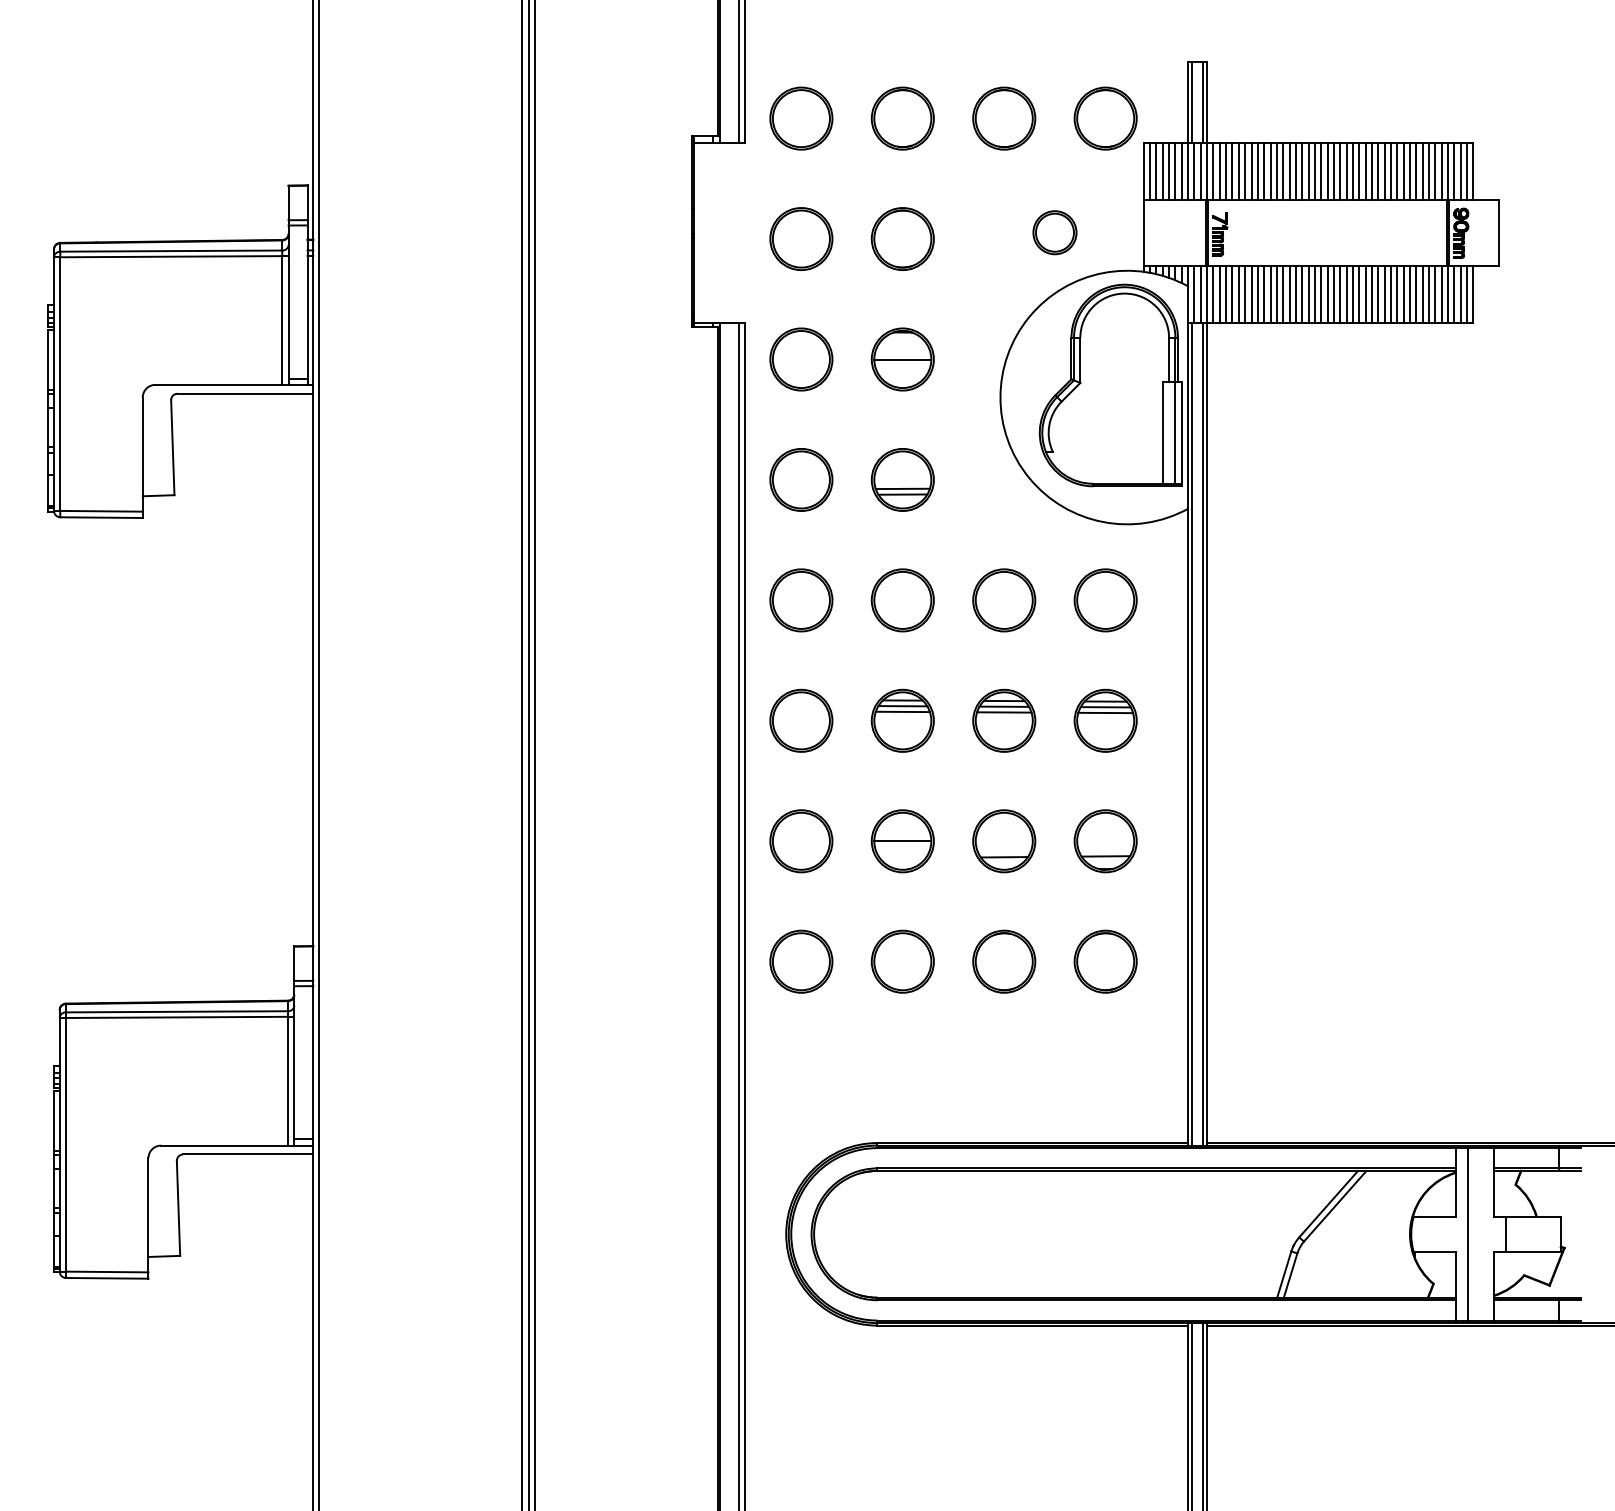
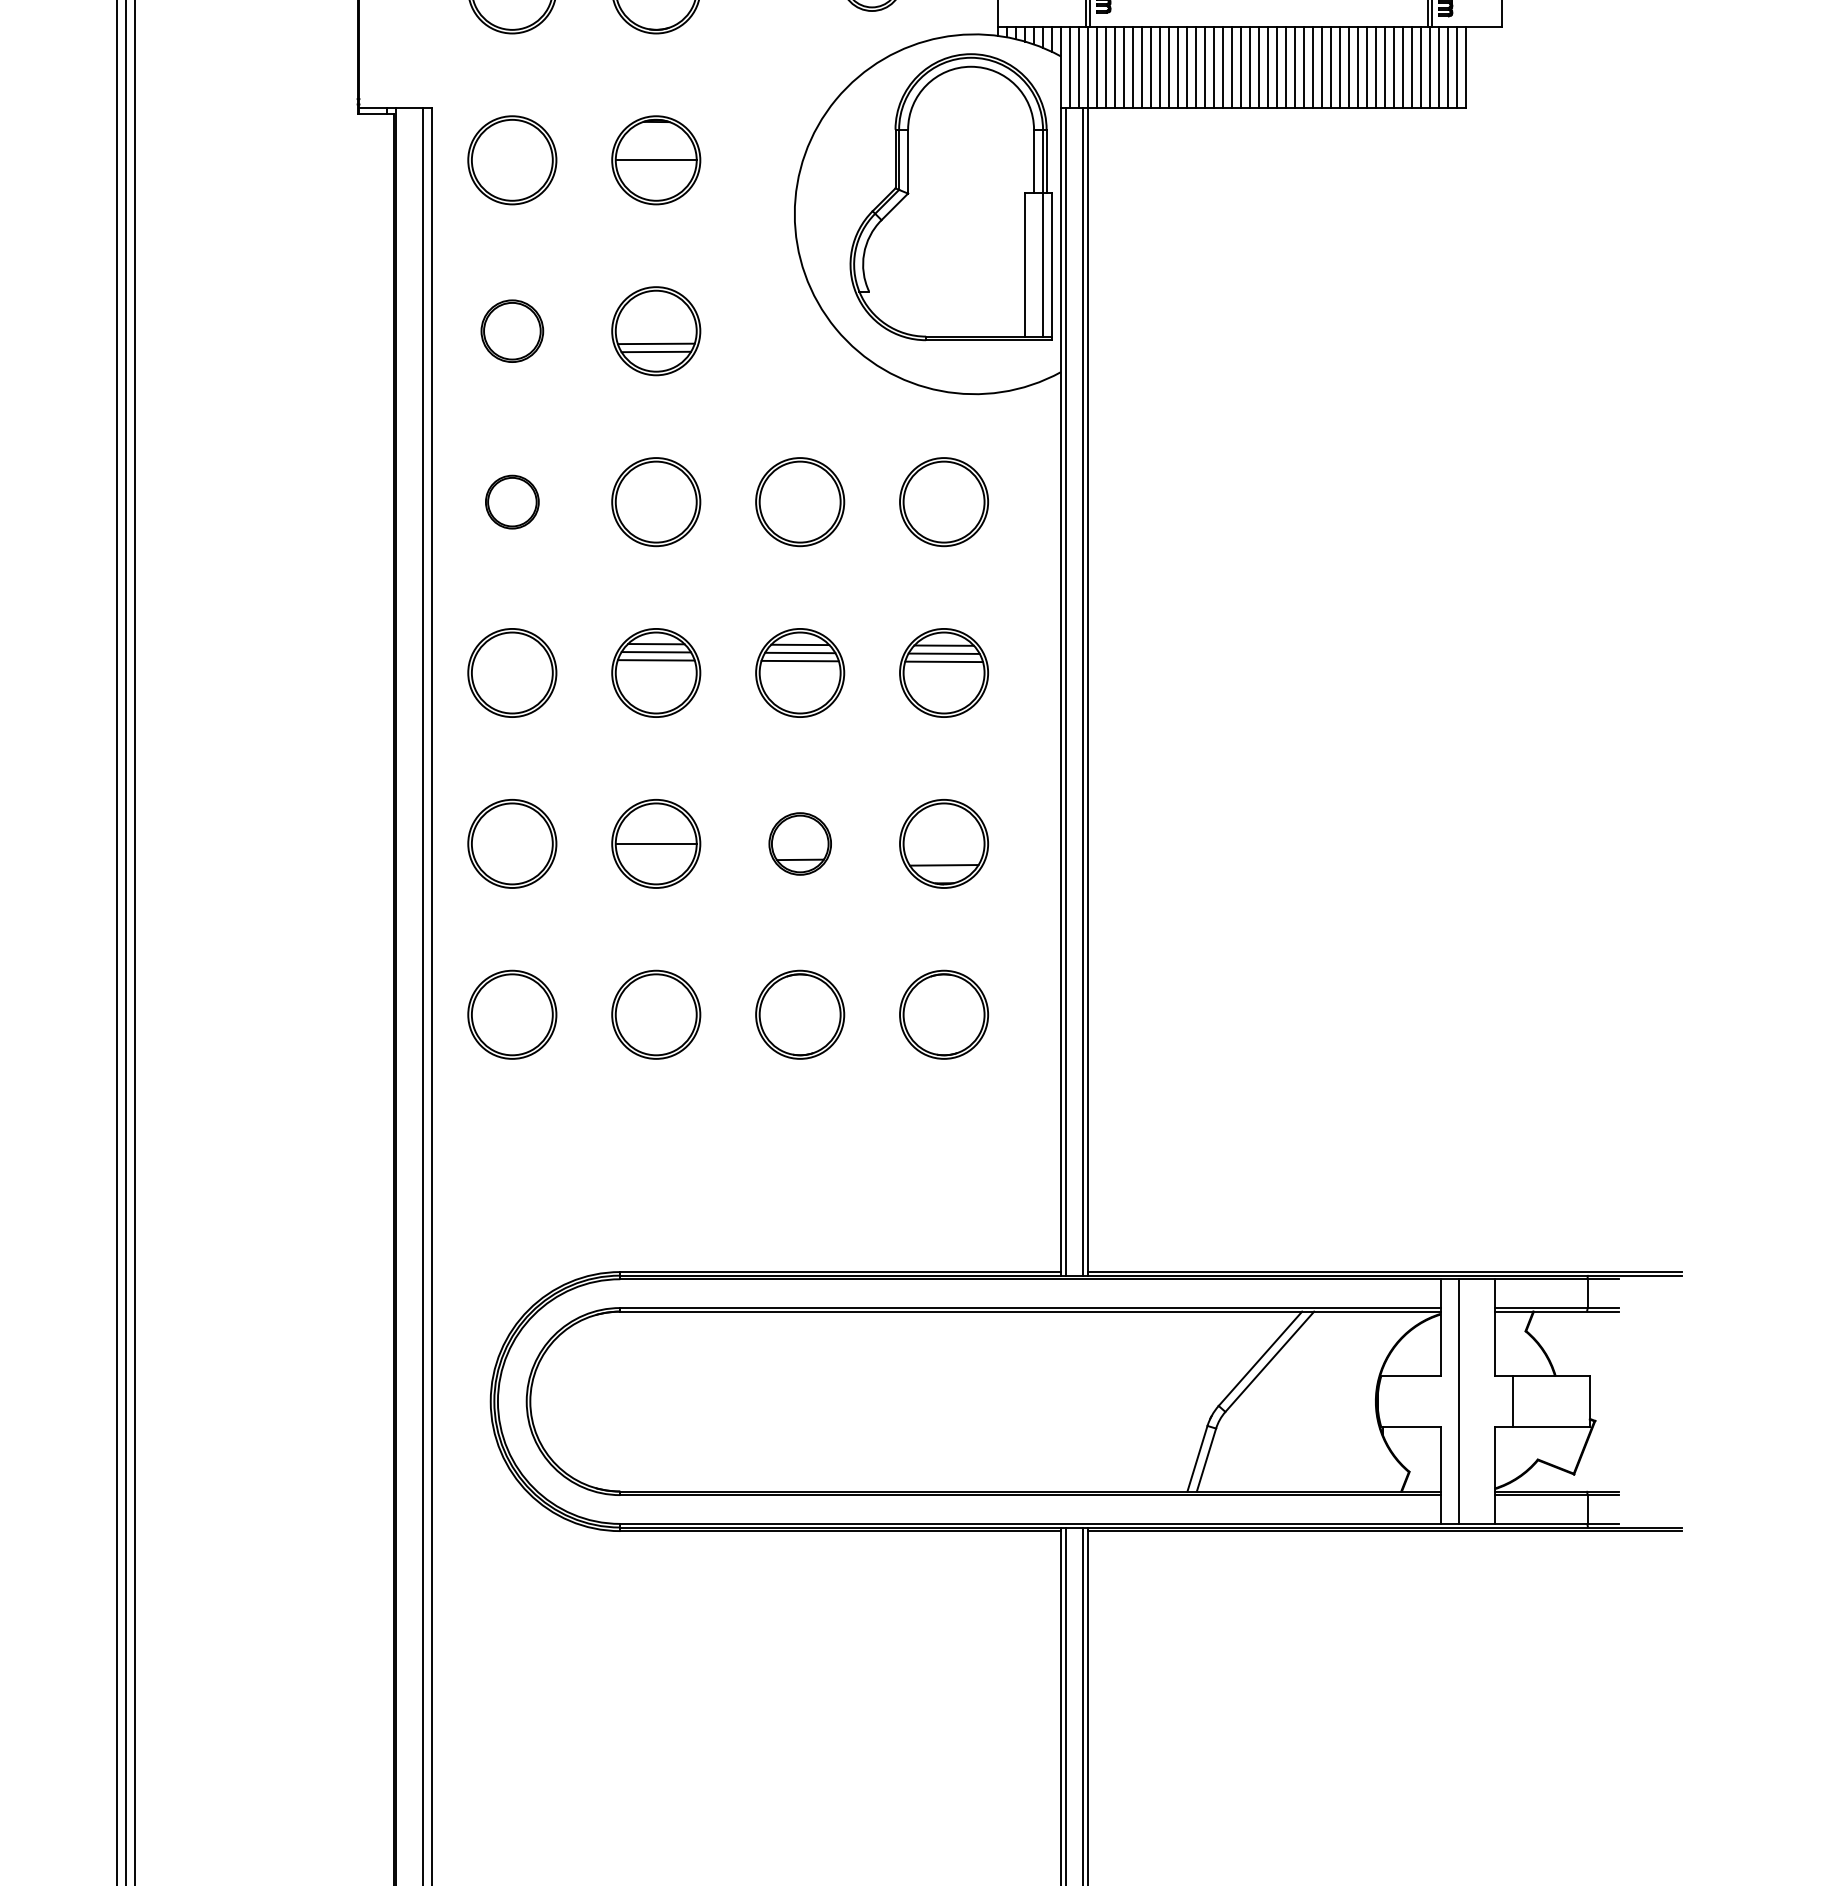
part: (801, 479) -> (512, 330), size x0.7
part: (801, 600) -> (512, 502), size x0.6
part: (1004, 841) -> (800, 844), size x0.7

